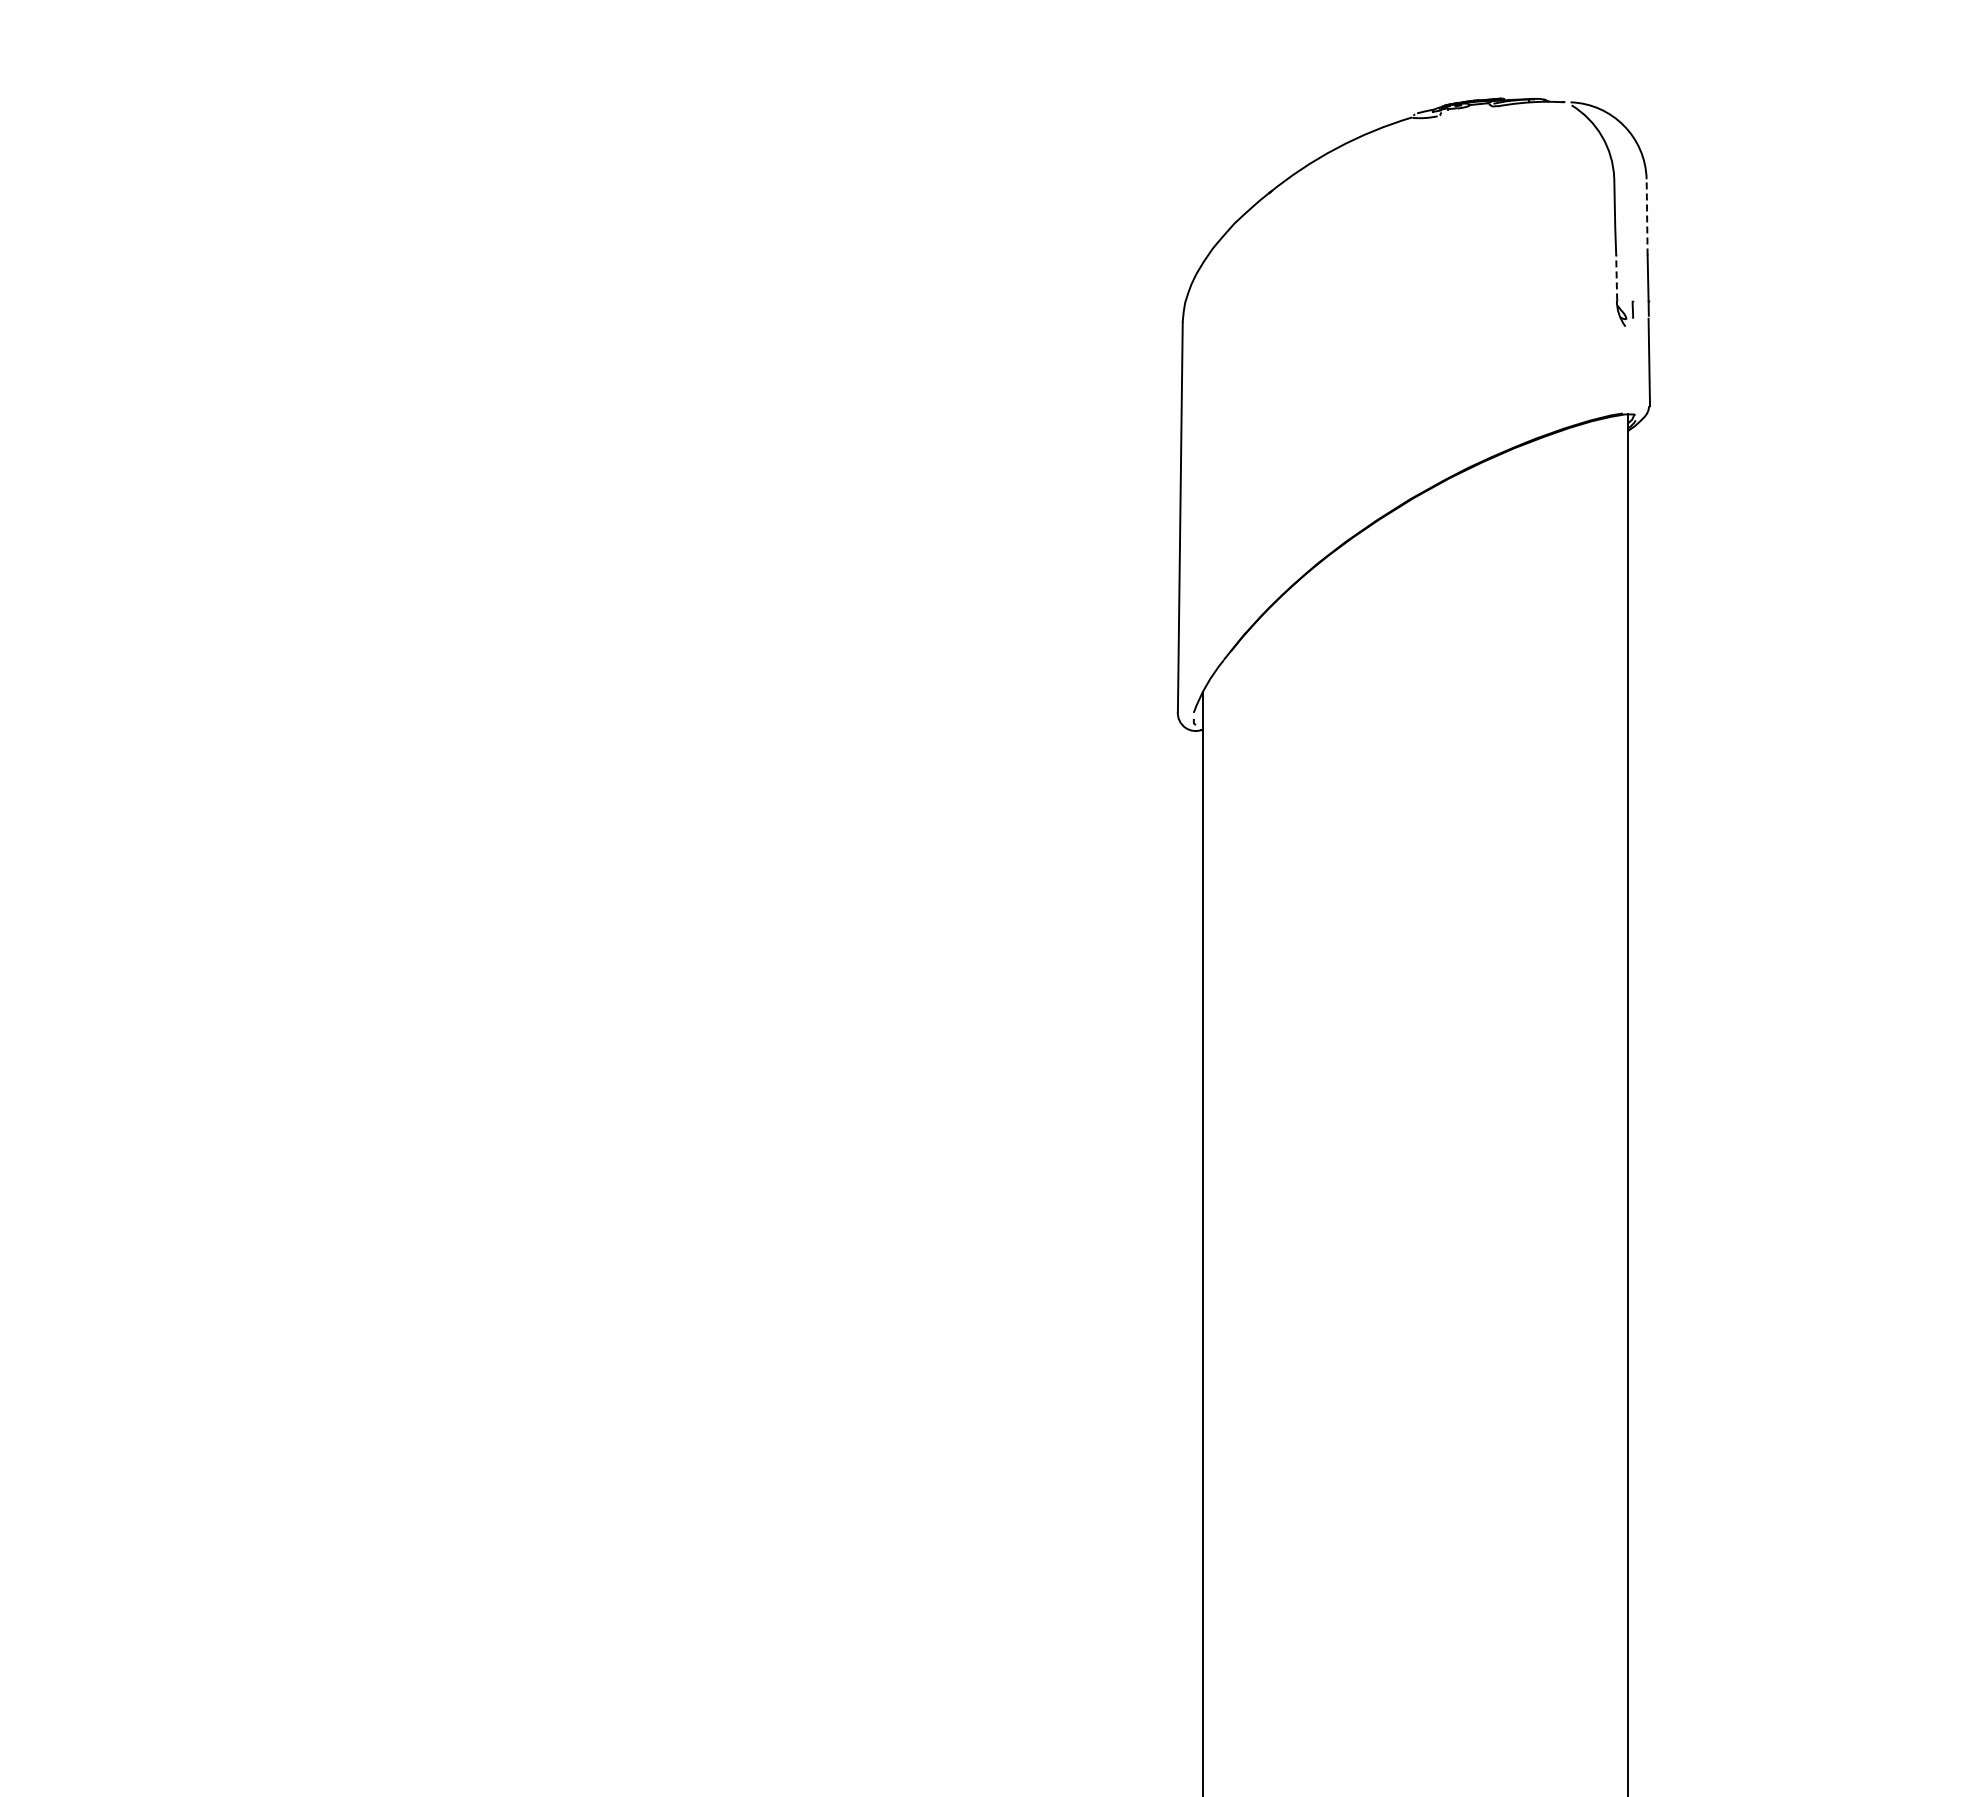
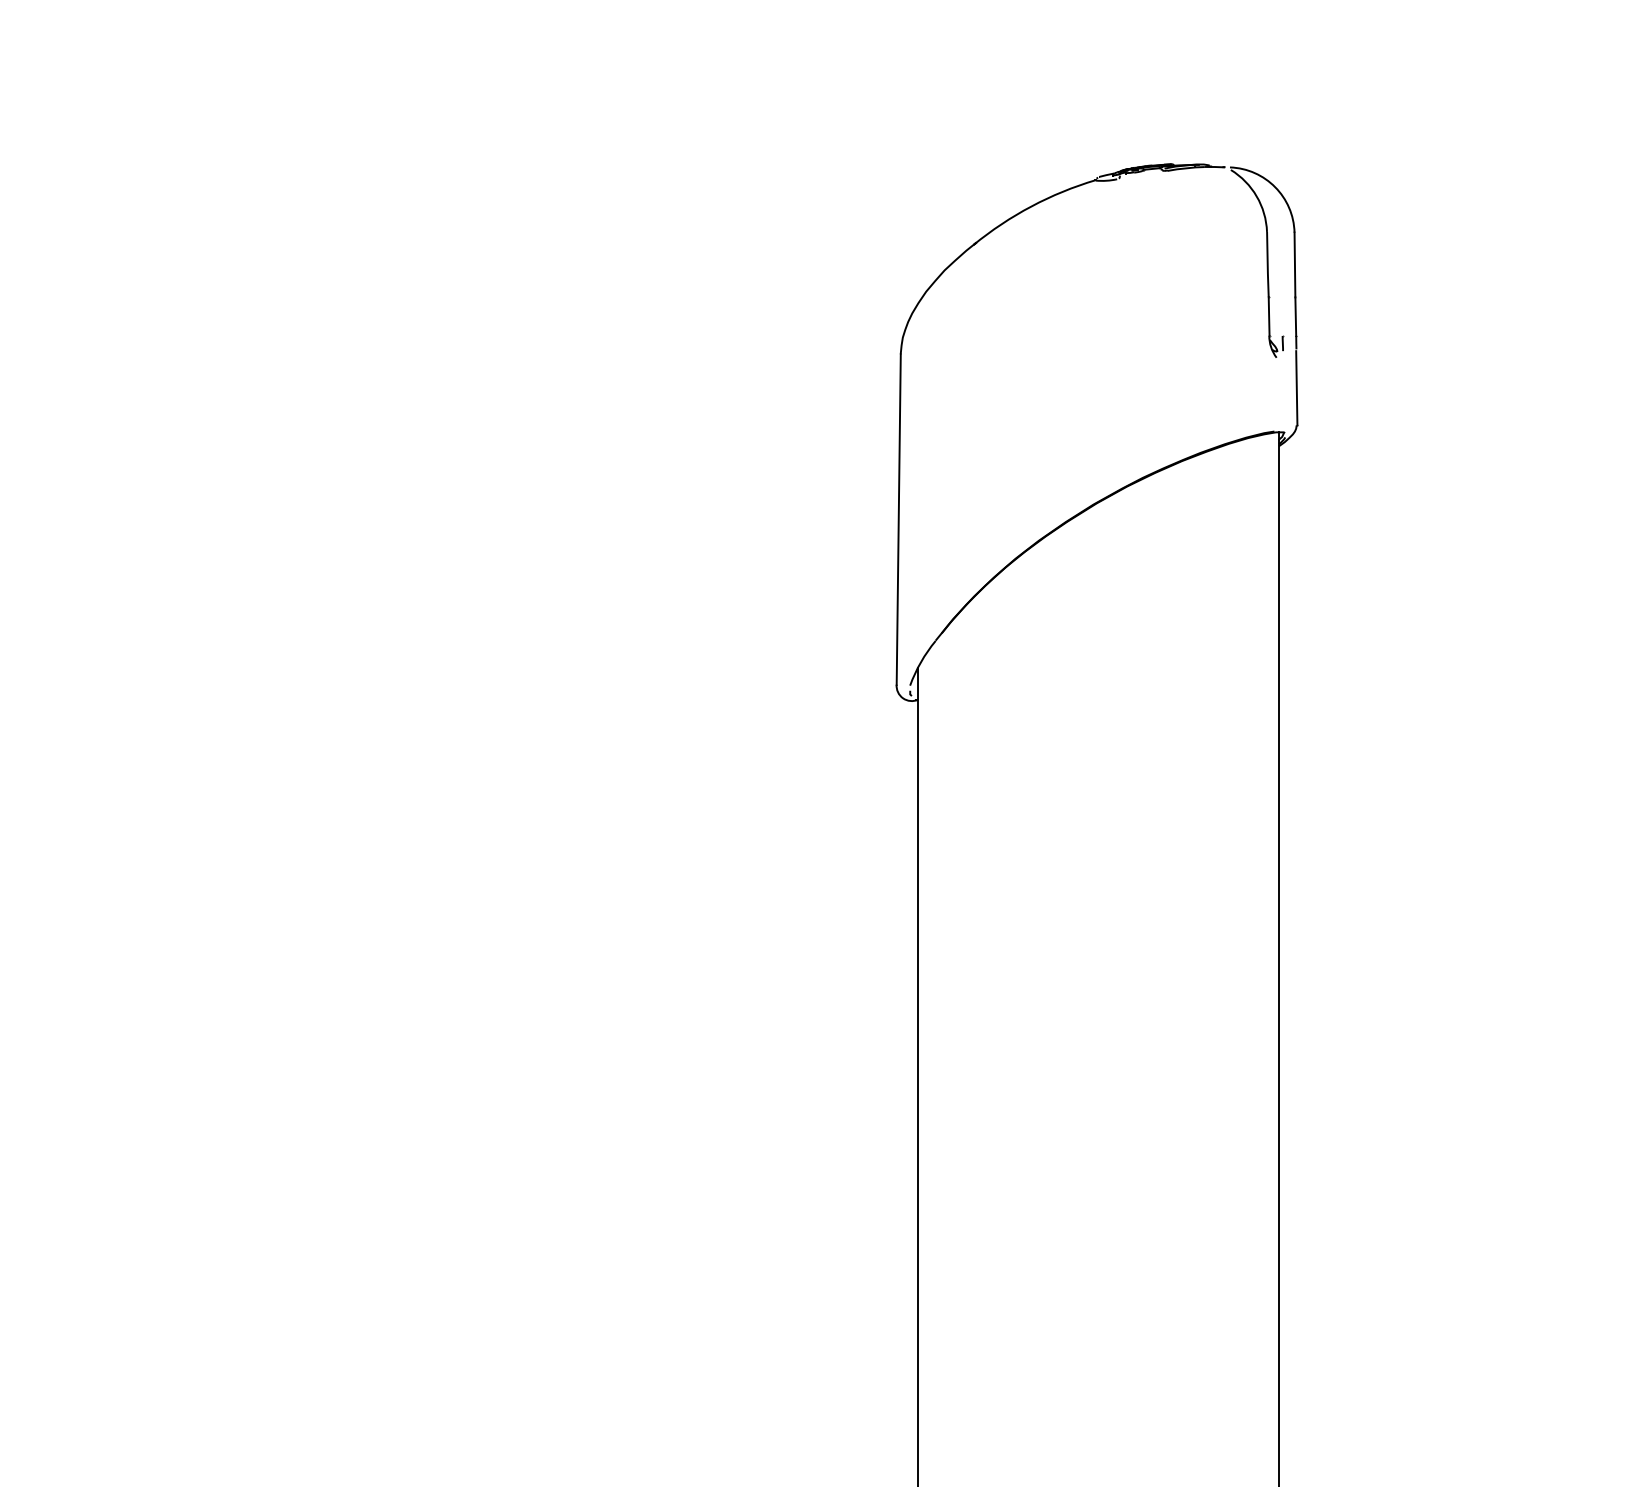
line: (1647, 216) -> (1295, 264), dashed -> solid
line: (1616, 277) -> (1268, 316), dashed -> solid

